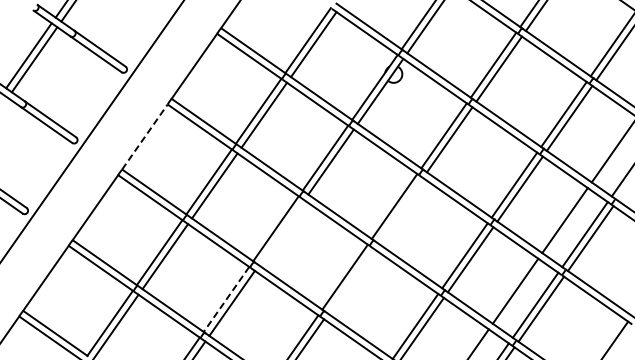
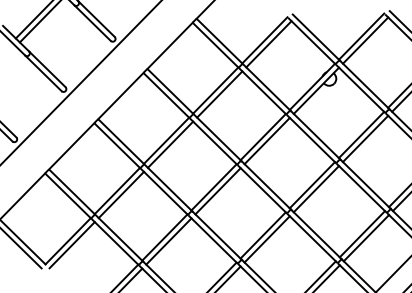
line: (144, 137) -> (120, 96), dashed -> solid
line: (400, 210) -> (316, 189), added
line: (281, 232) -> (217, 191), added
line: (350, 280) -> (267, 238), added
line: (226, 299) -> (164, 237), dashed -> solid

